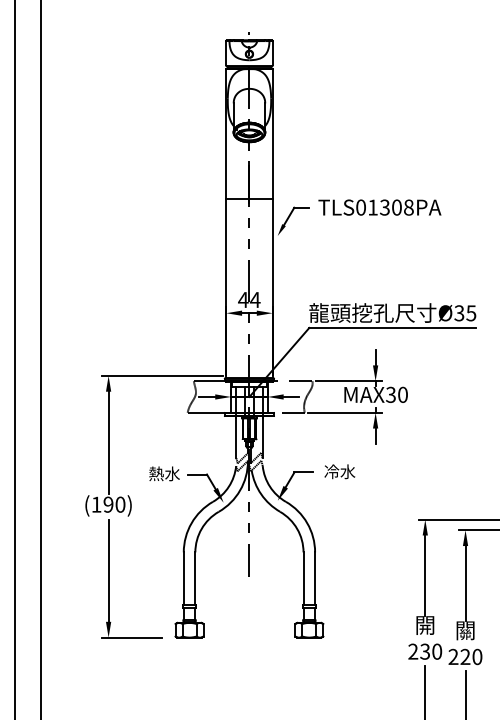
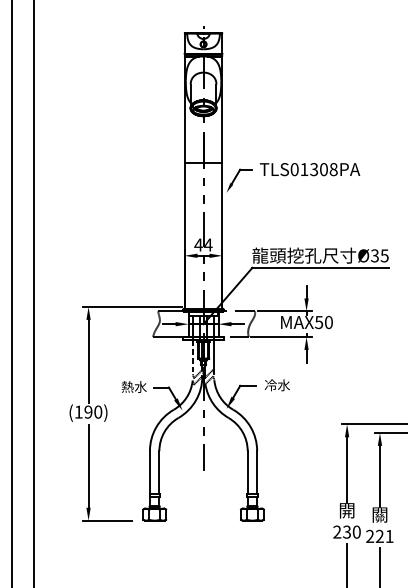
text: (390, 394) -> (318, 322), MAX30 -> MAX50
line: (236, 437) -> (192, 357), solid -> dashed
text: (477, 656) -> (389, 536), 220 -> 221

